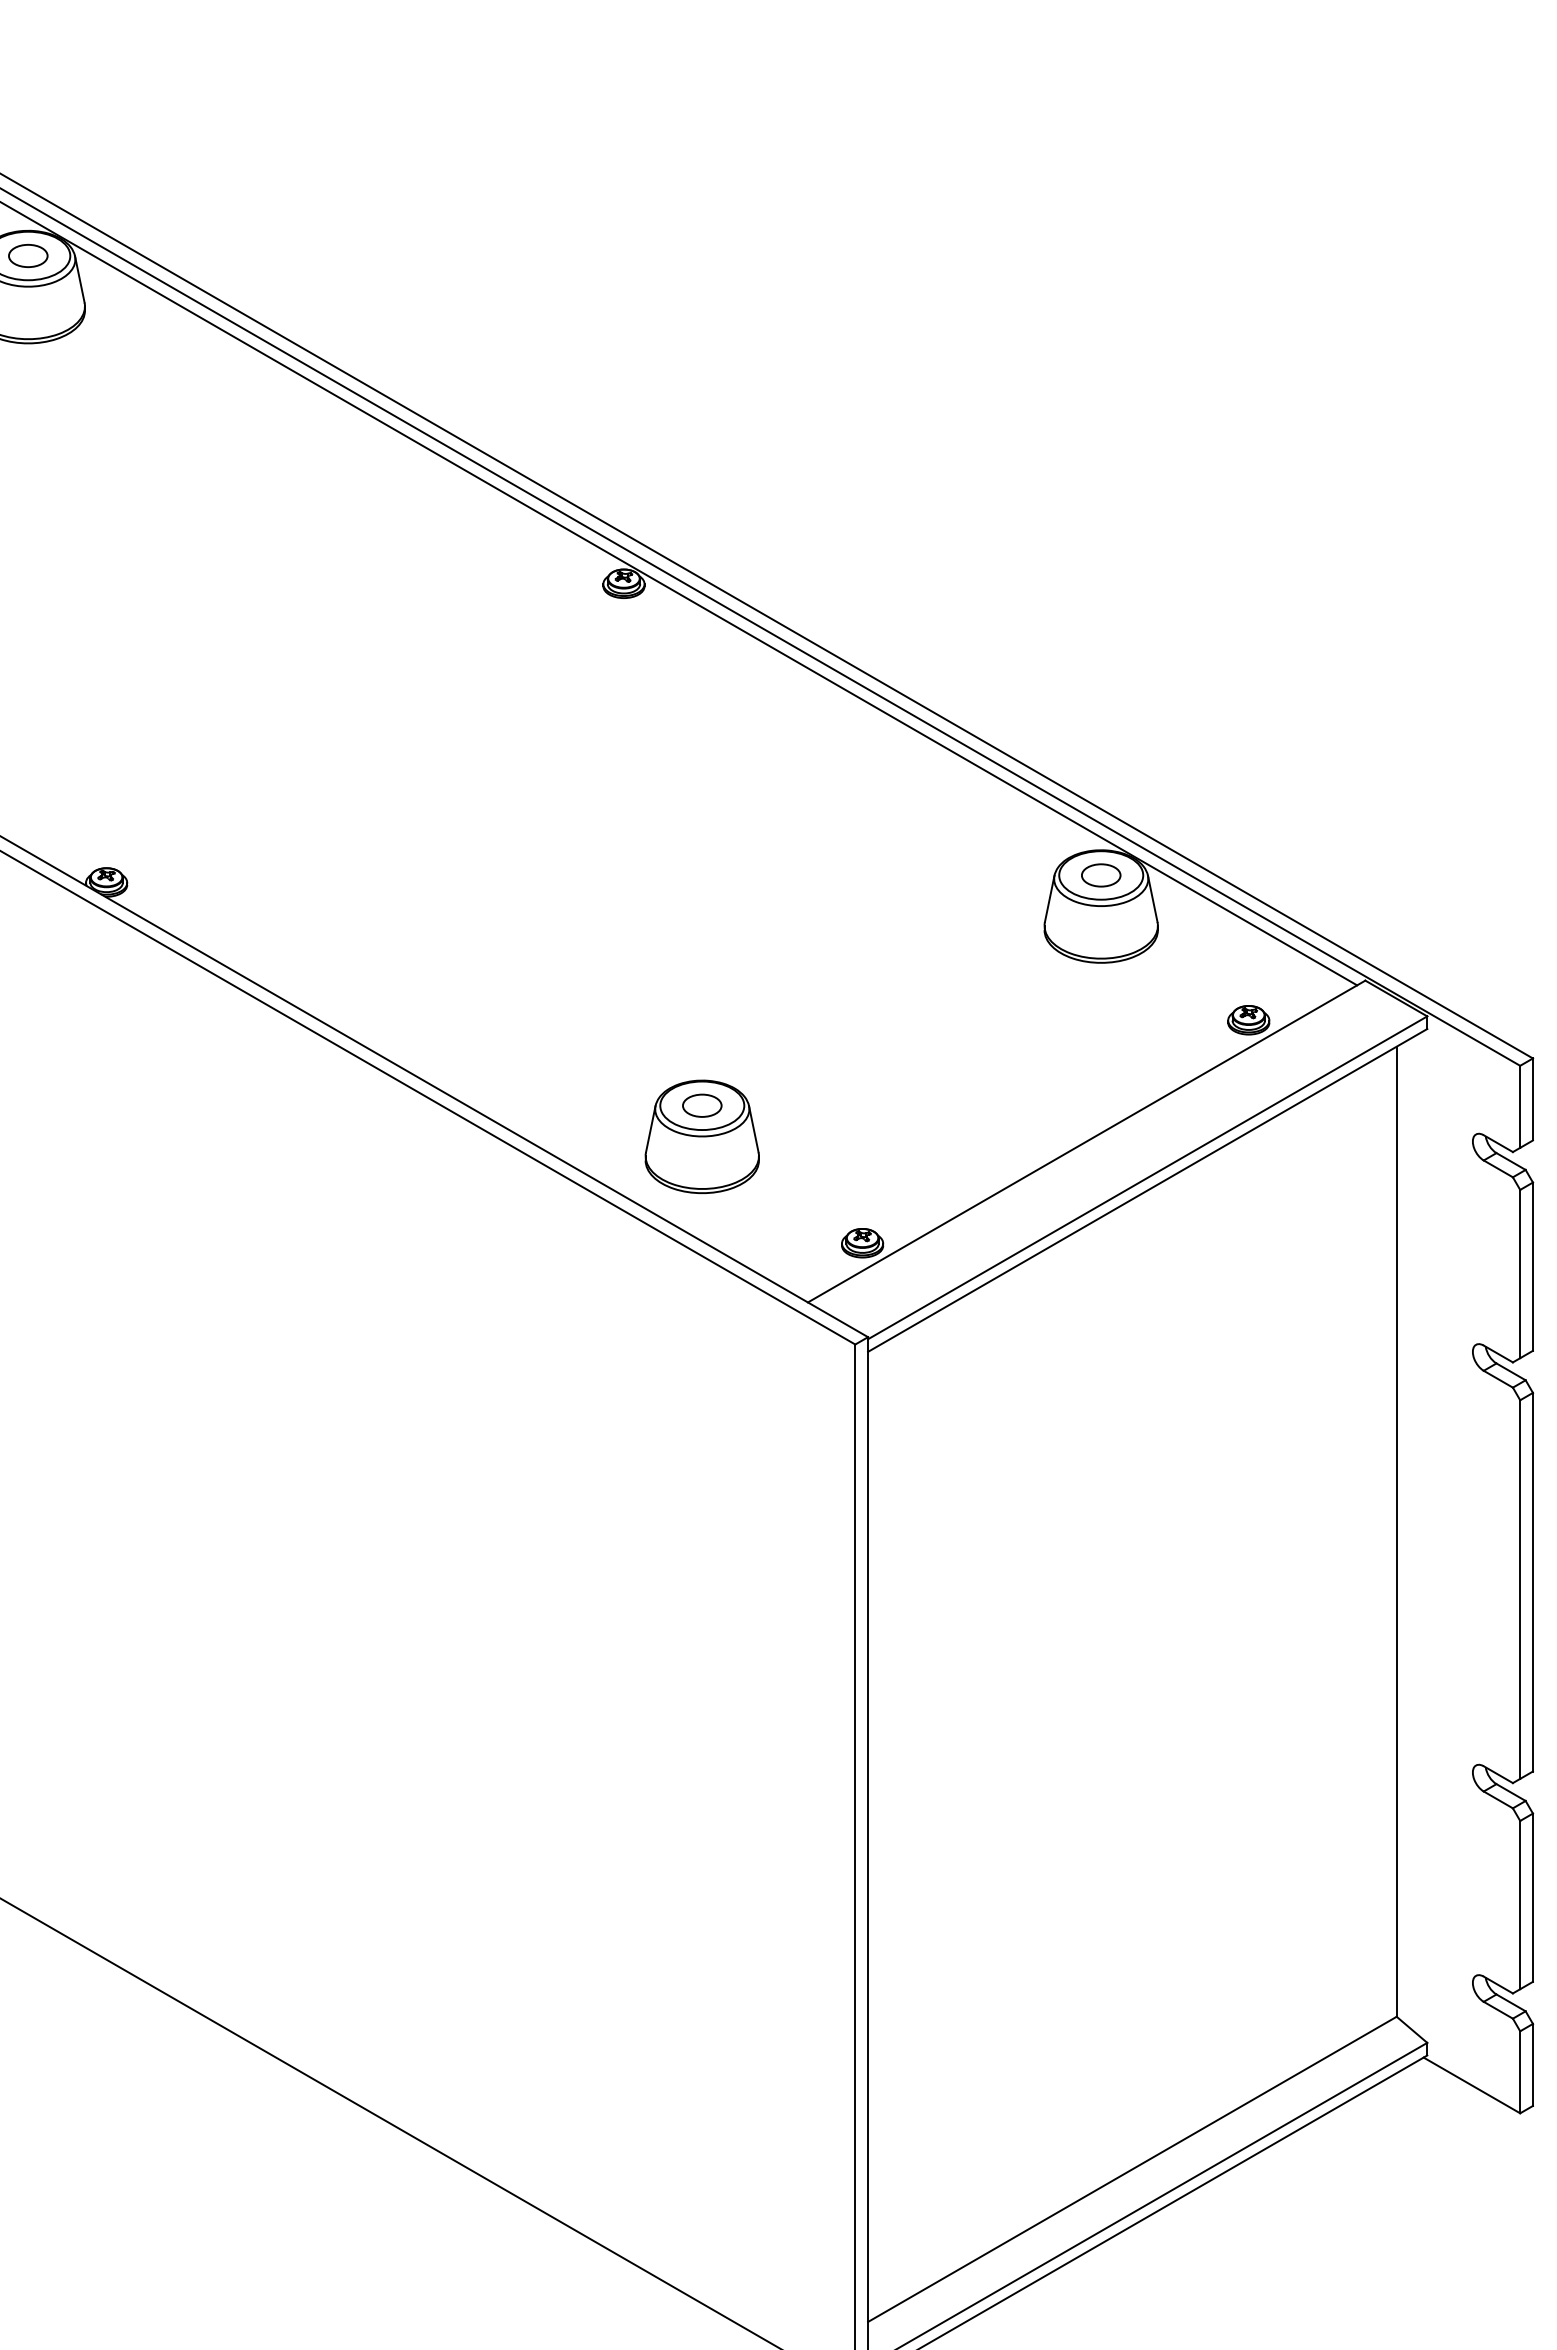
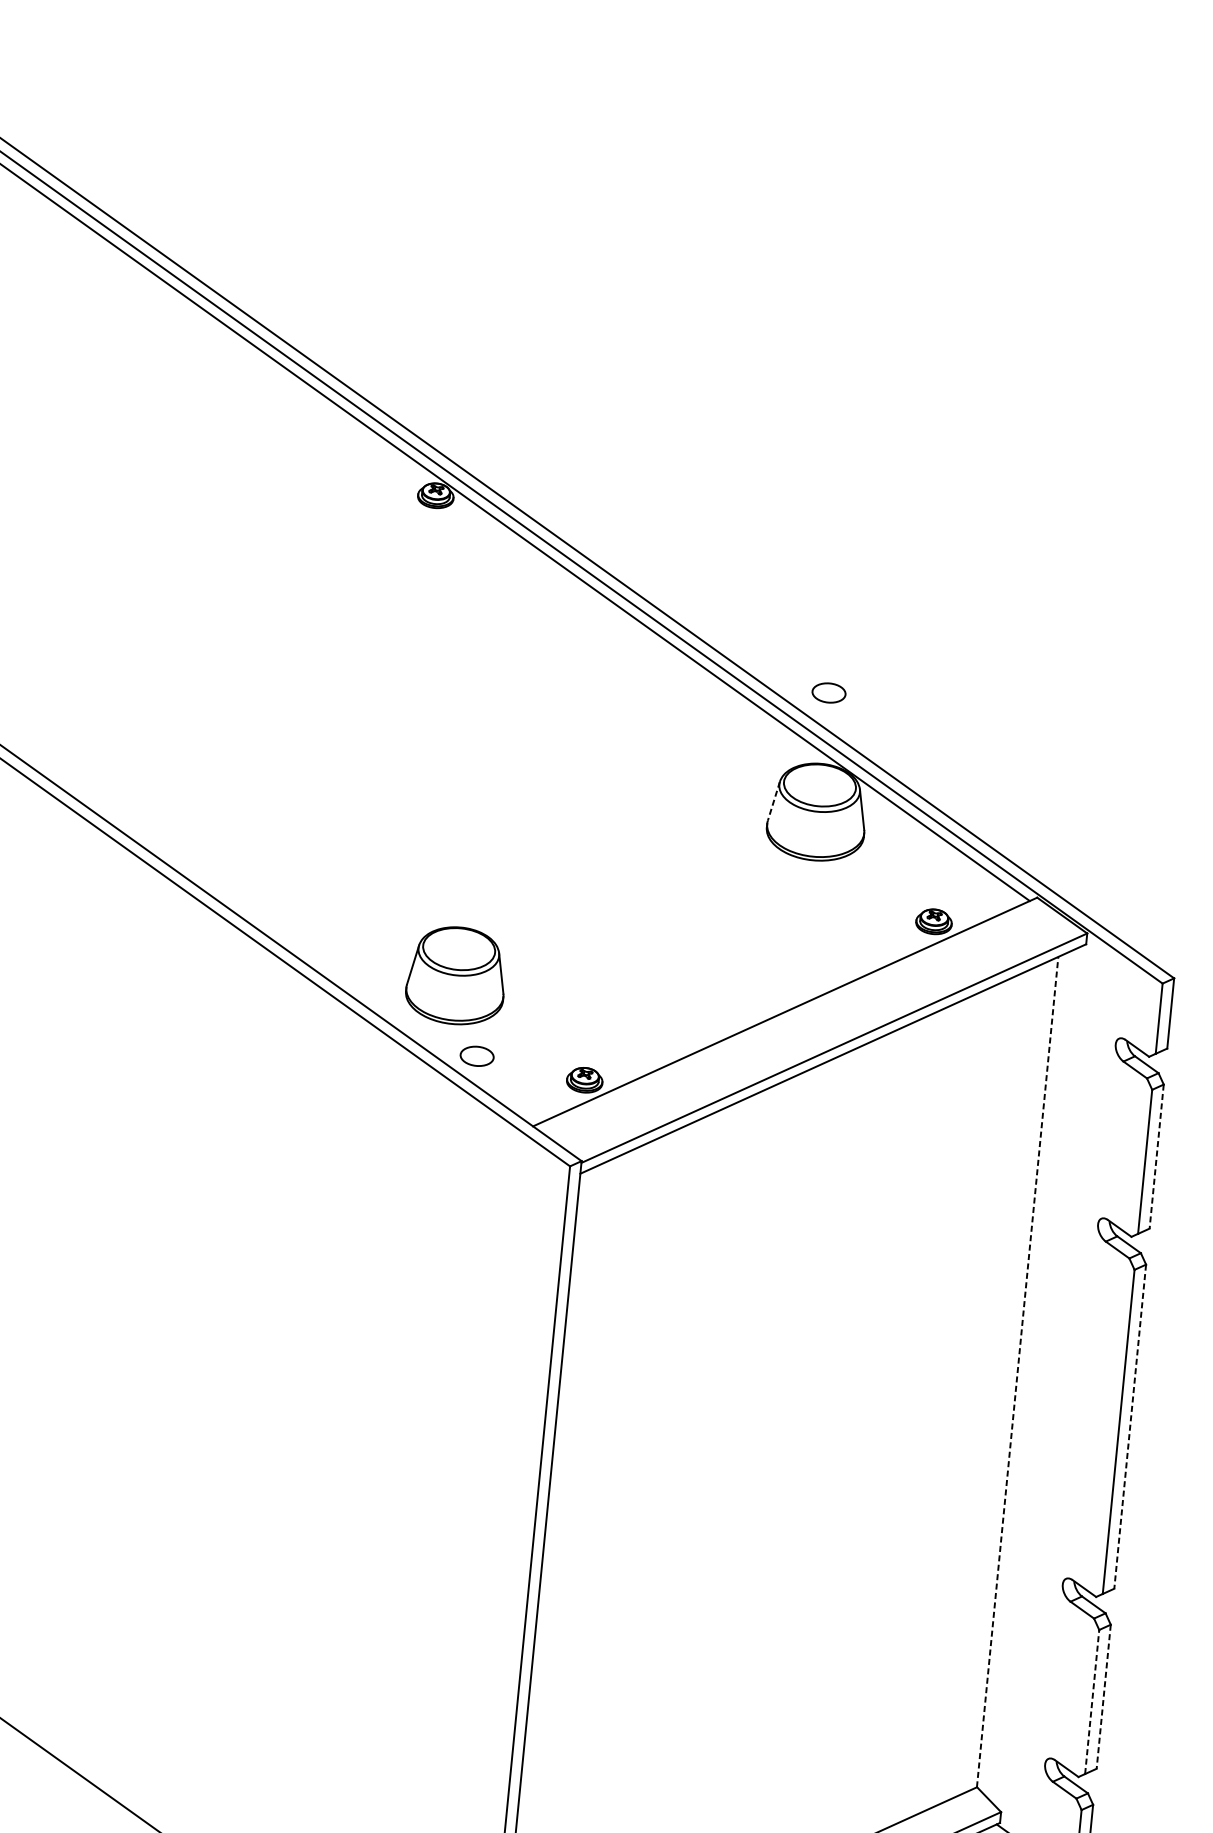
part: (1101, 875) -> (829, 693), moved
line: (1049, 898) -> (773, 800), solid -> dashed
part: (702, 1105) -> (477, 1056), moved
line: (1532, 1267) -> (1156, 1157), solid -> dashed
line: (1396, 1531) -> (1017, 1371), solid -> dashed
line: (1532, 1582) -> (1129, 1426), solid -> dashed
line: (1532, 1898) -> (1103, 1697), solid -> dashed
line: (1520, 1904) -> (1092, 1701), solid -> dashed

